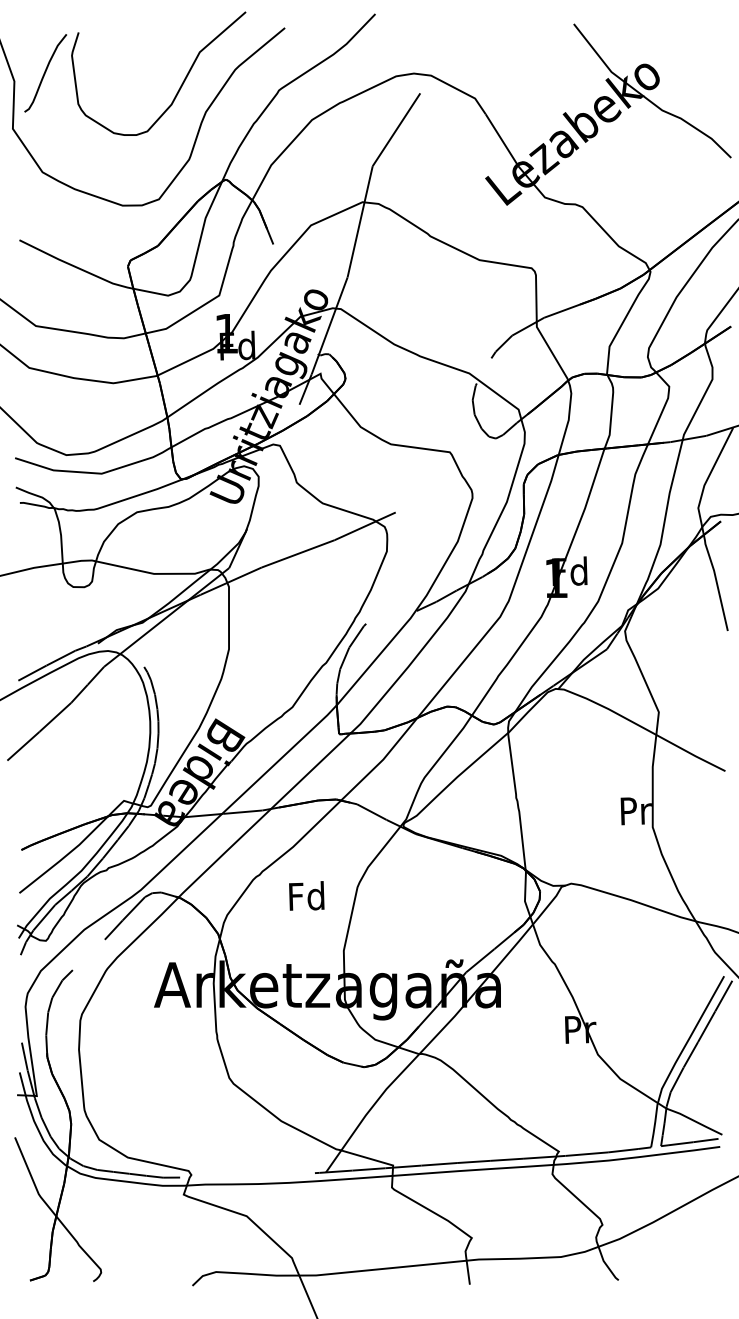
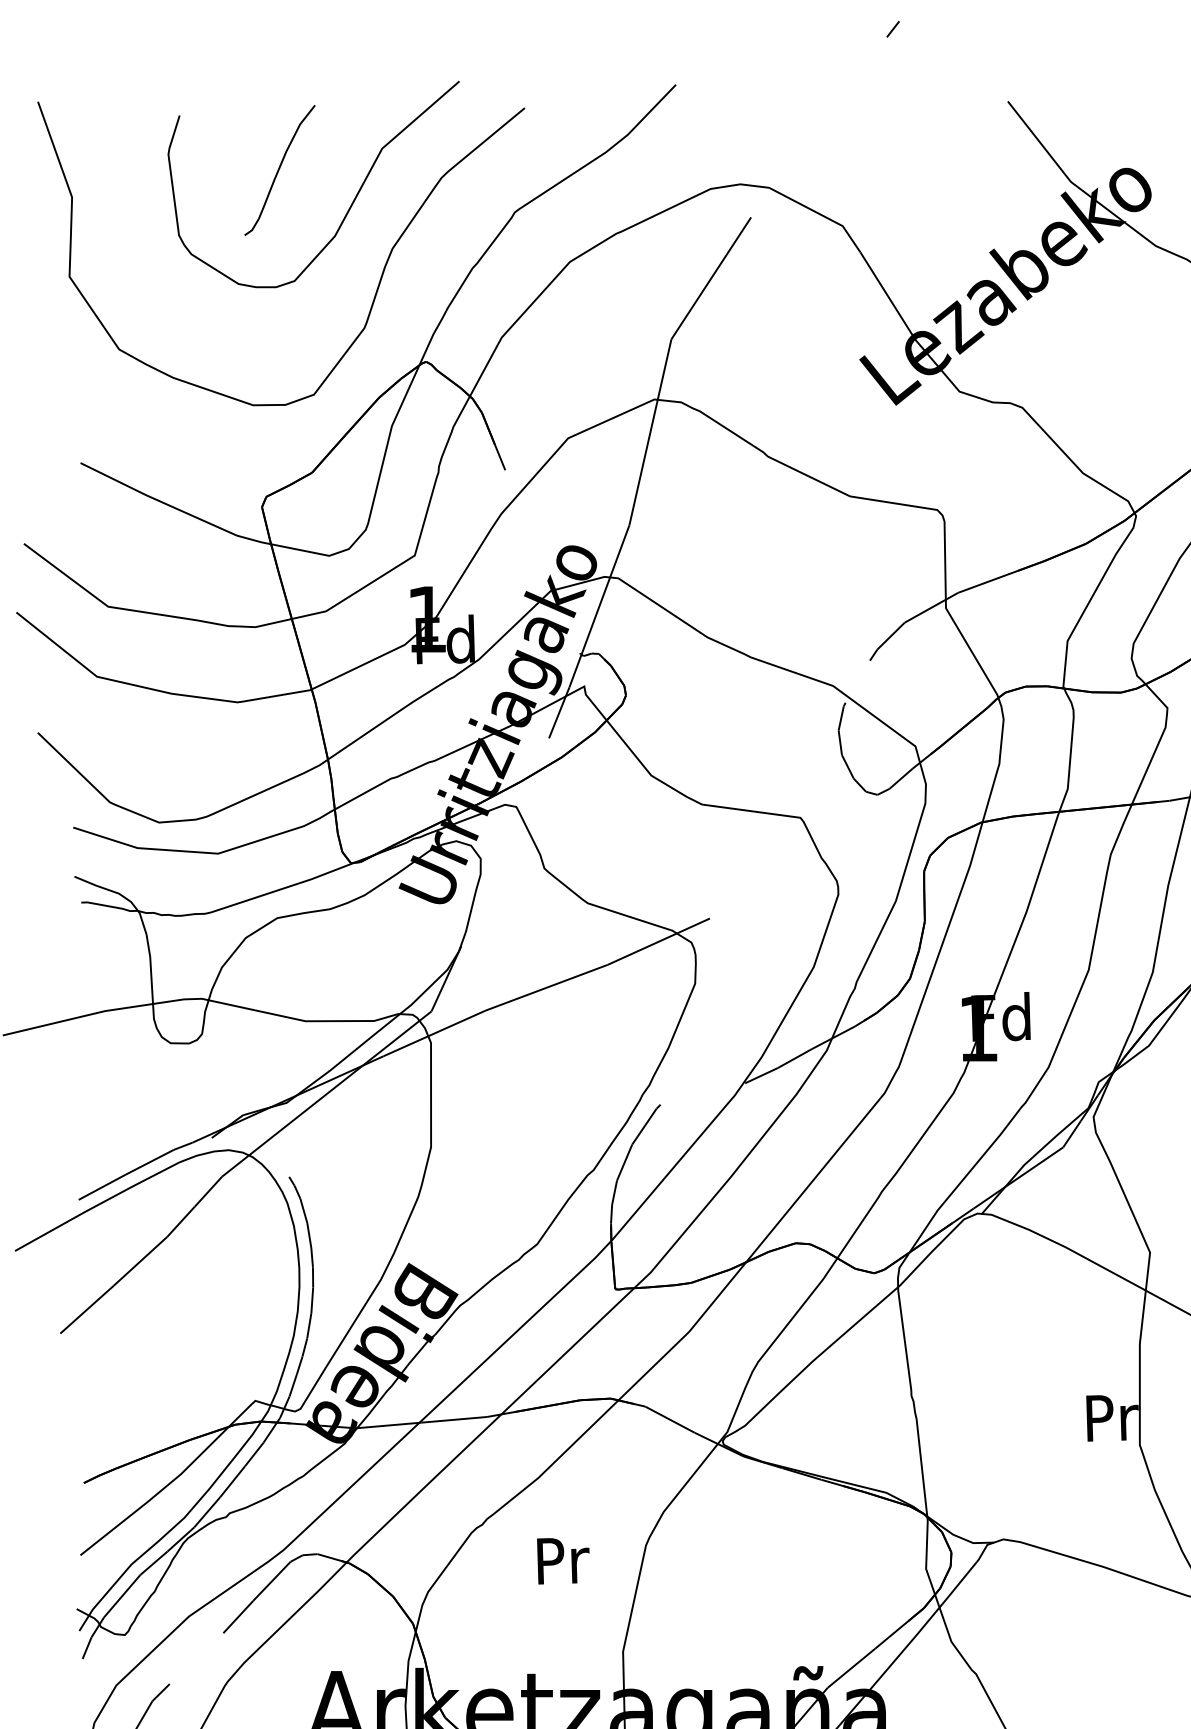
curve: (45, 73) -> (279, 170), moved
text: (306, 895) -> (560, 1559), Fd -> Pr

